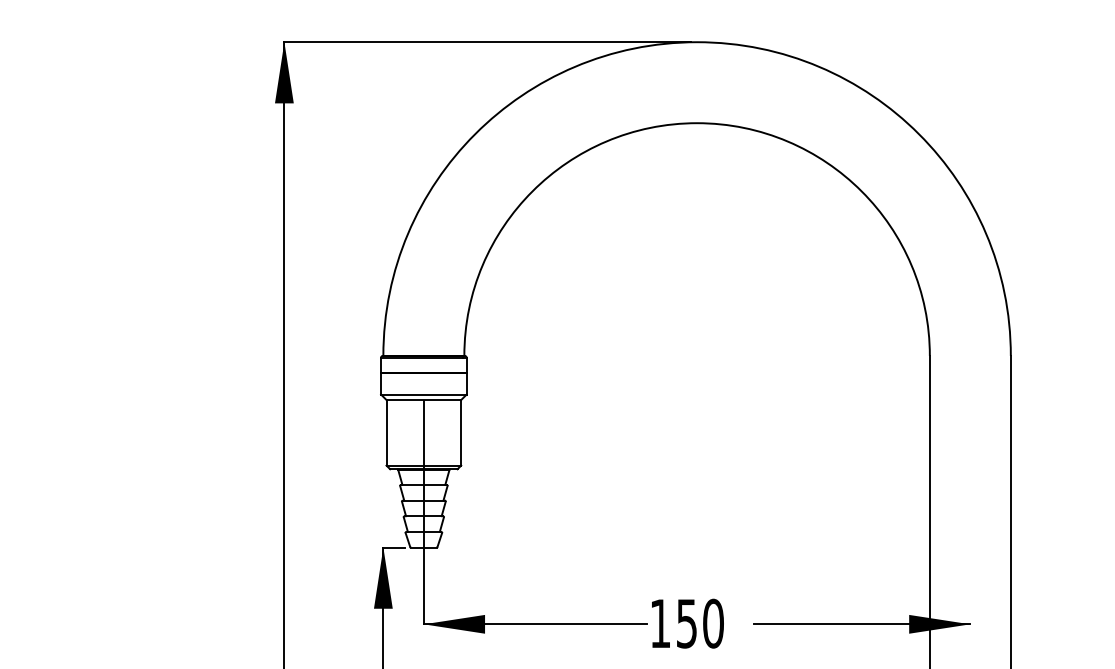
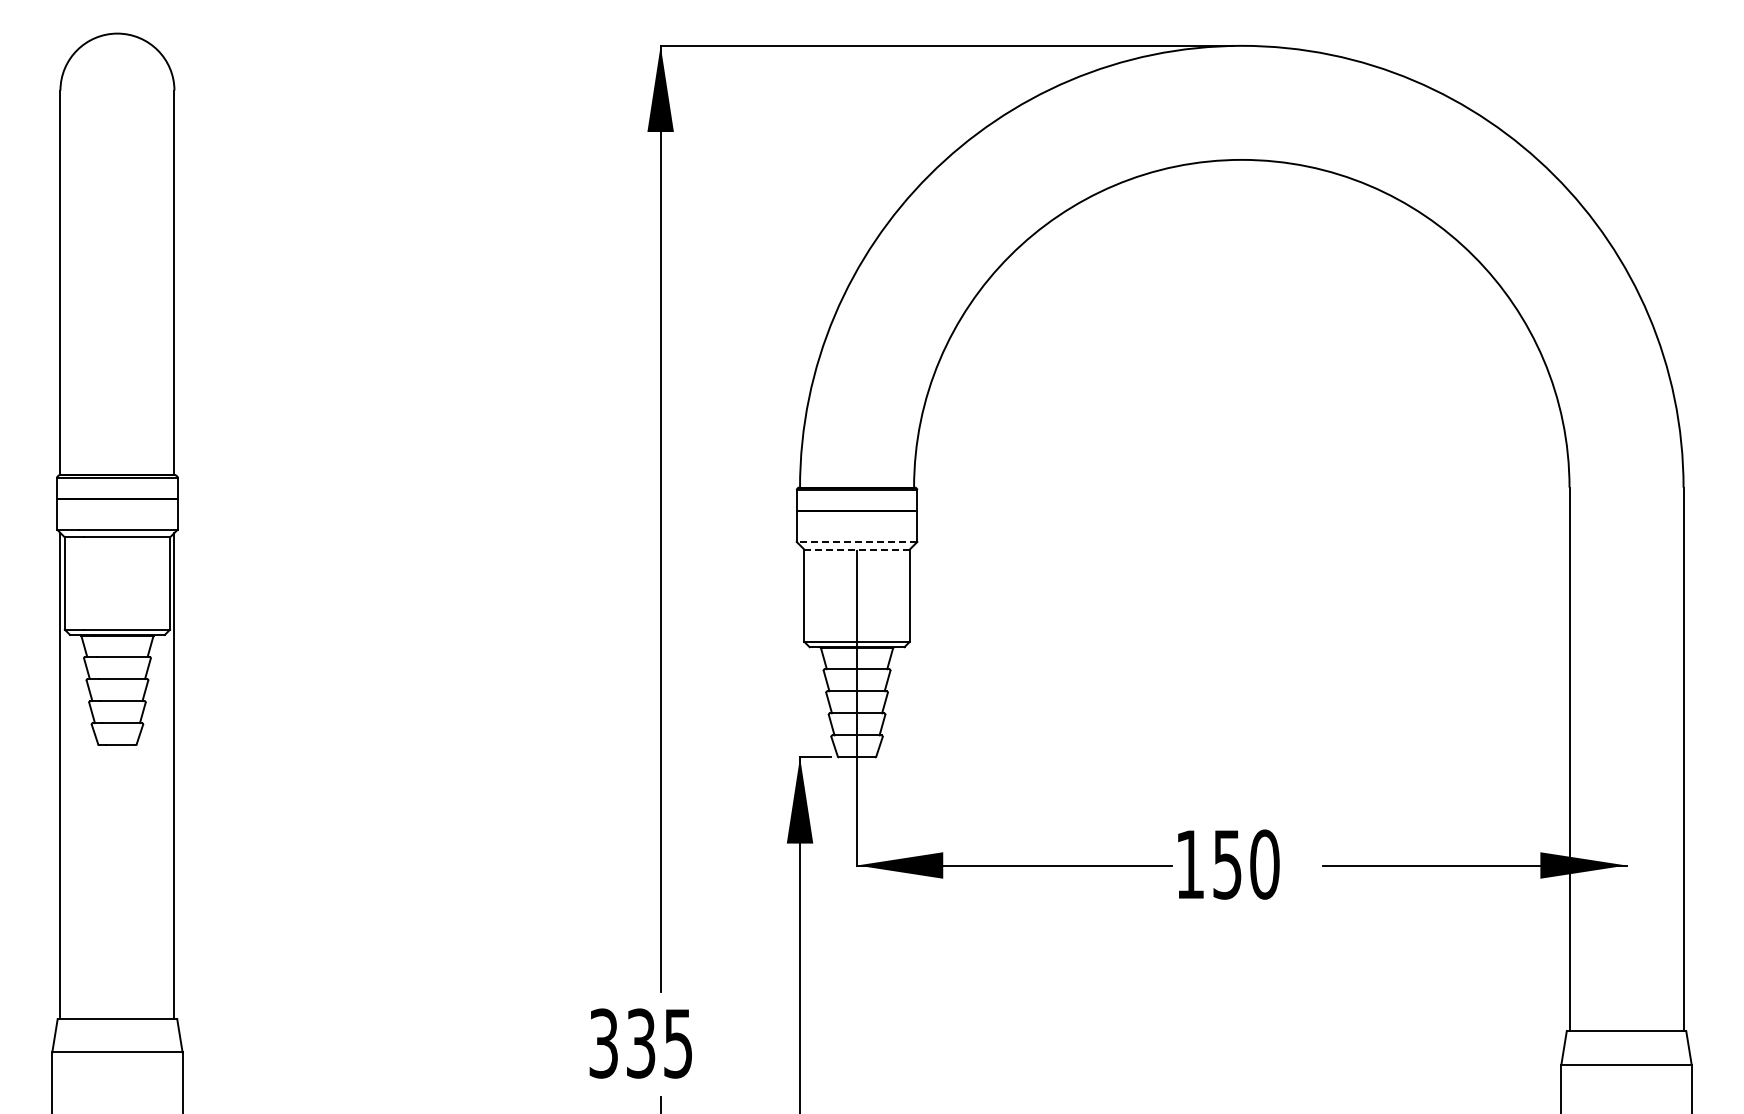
line: (423, 394) -> (856, 541), solid -> dashed
line: (424, 399) -> (857, 549), solid -> dashed

